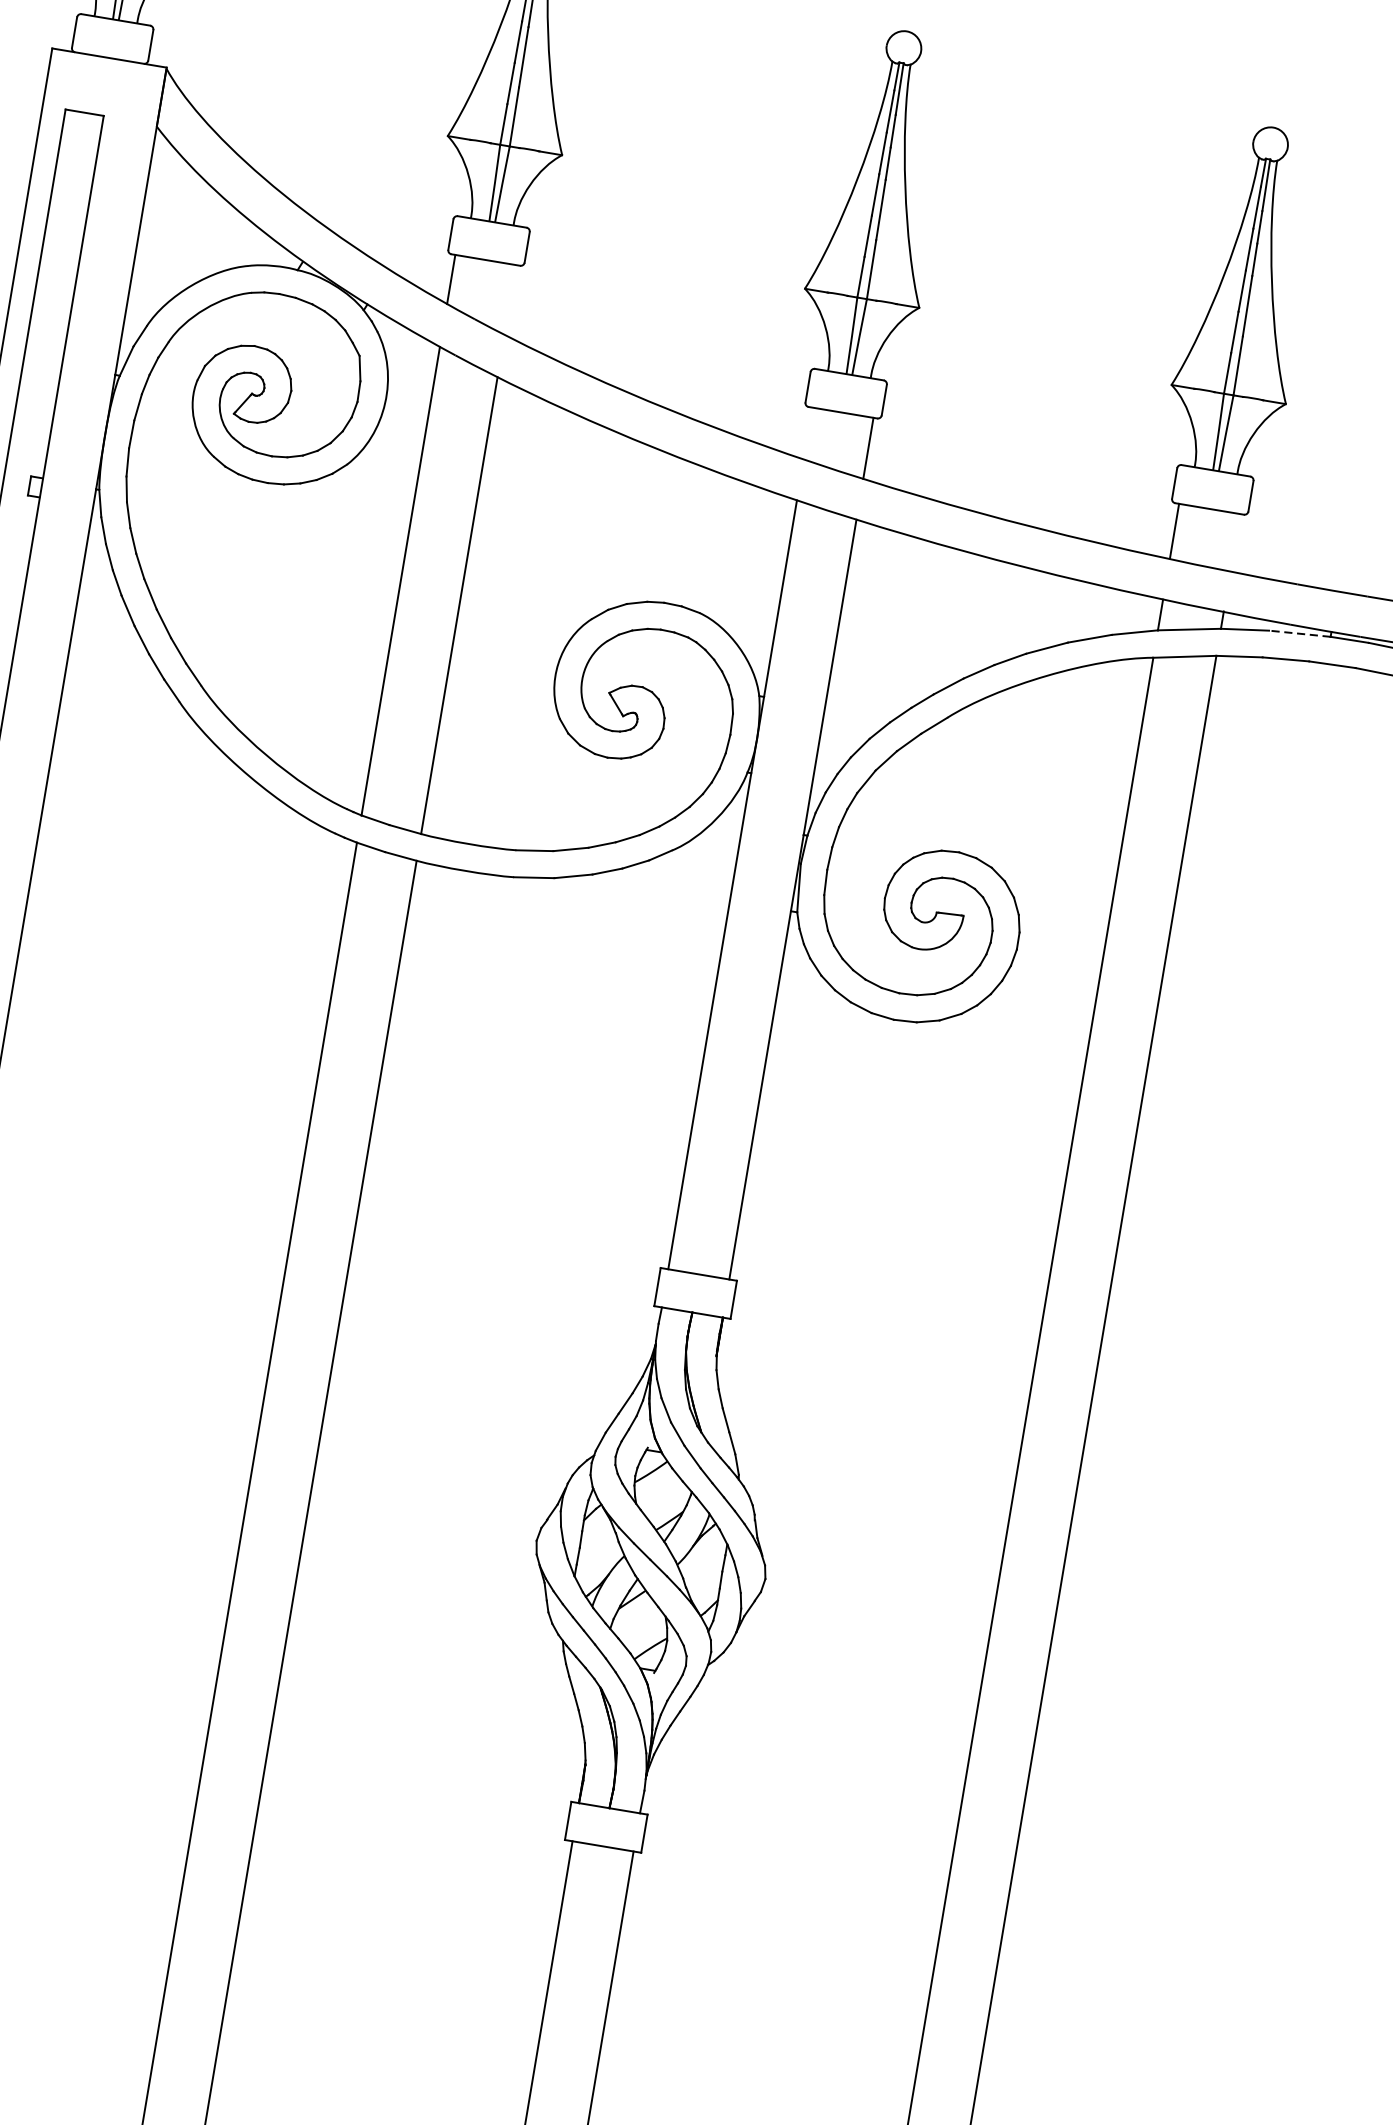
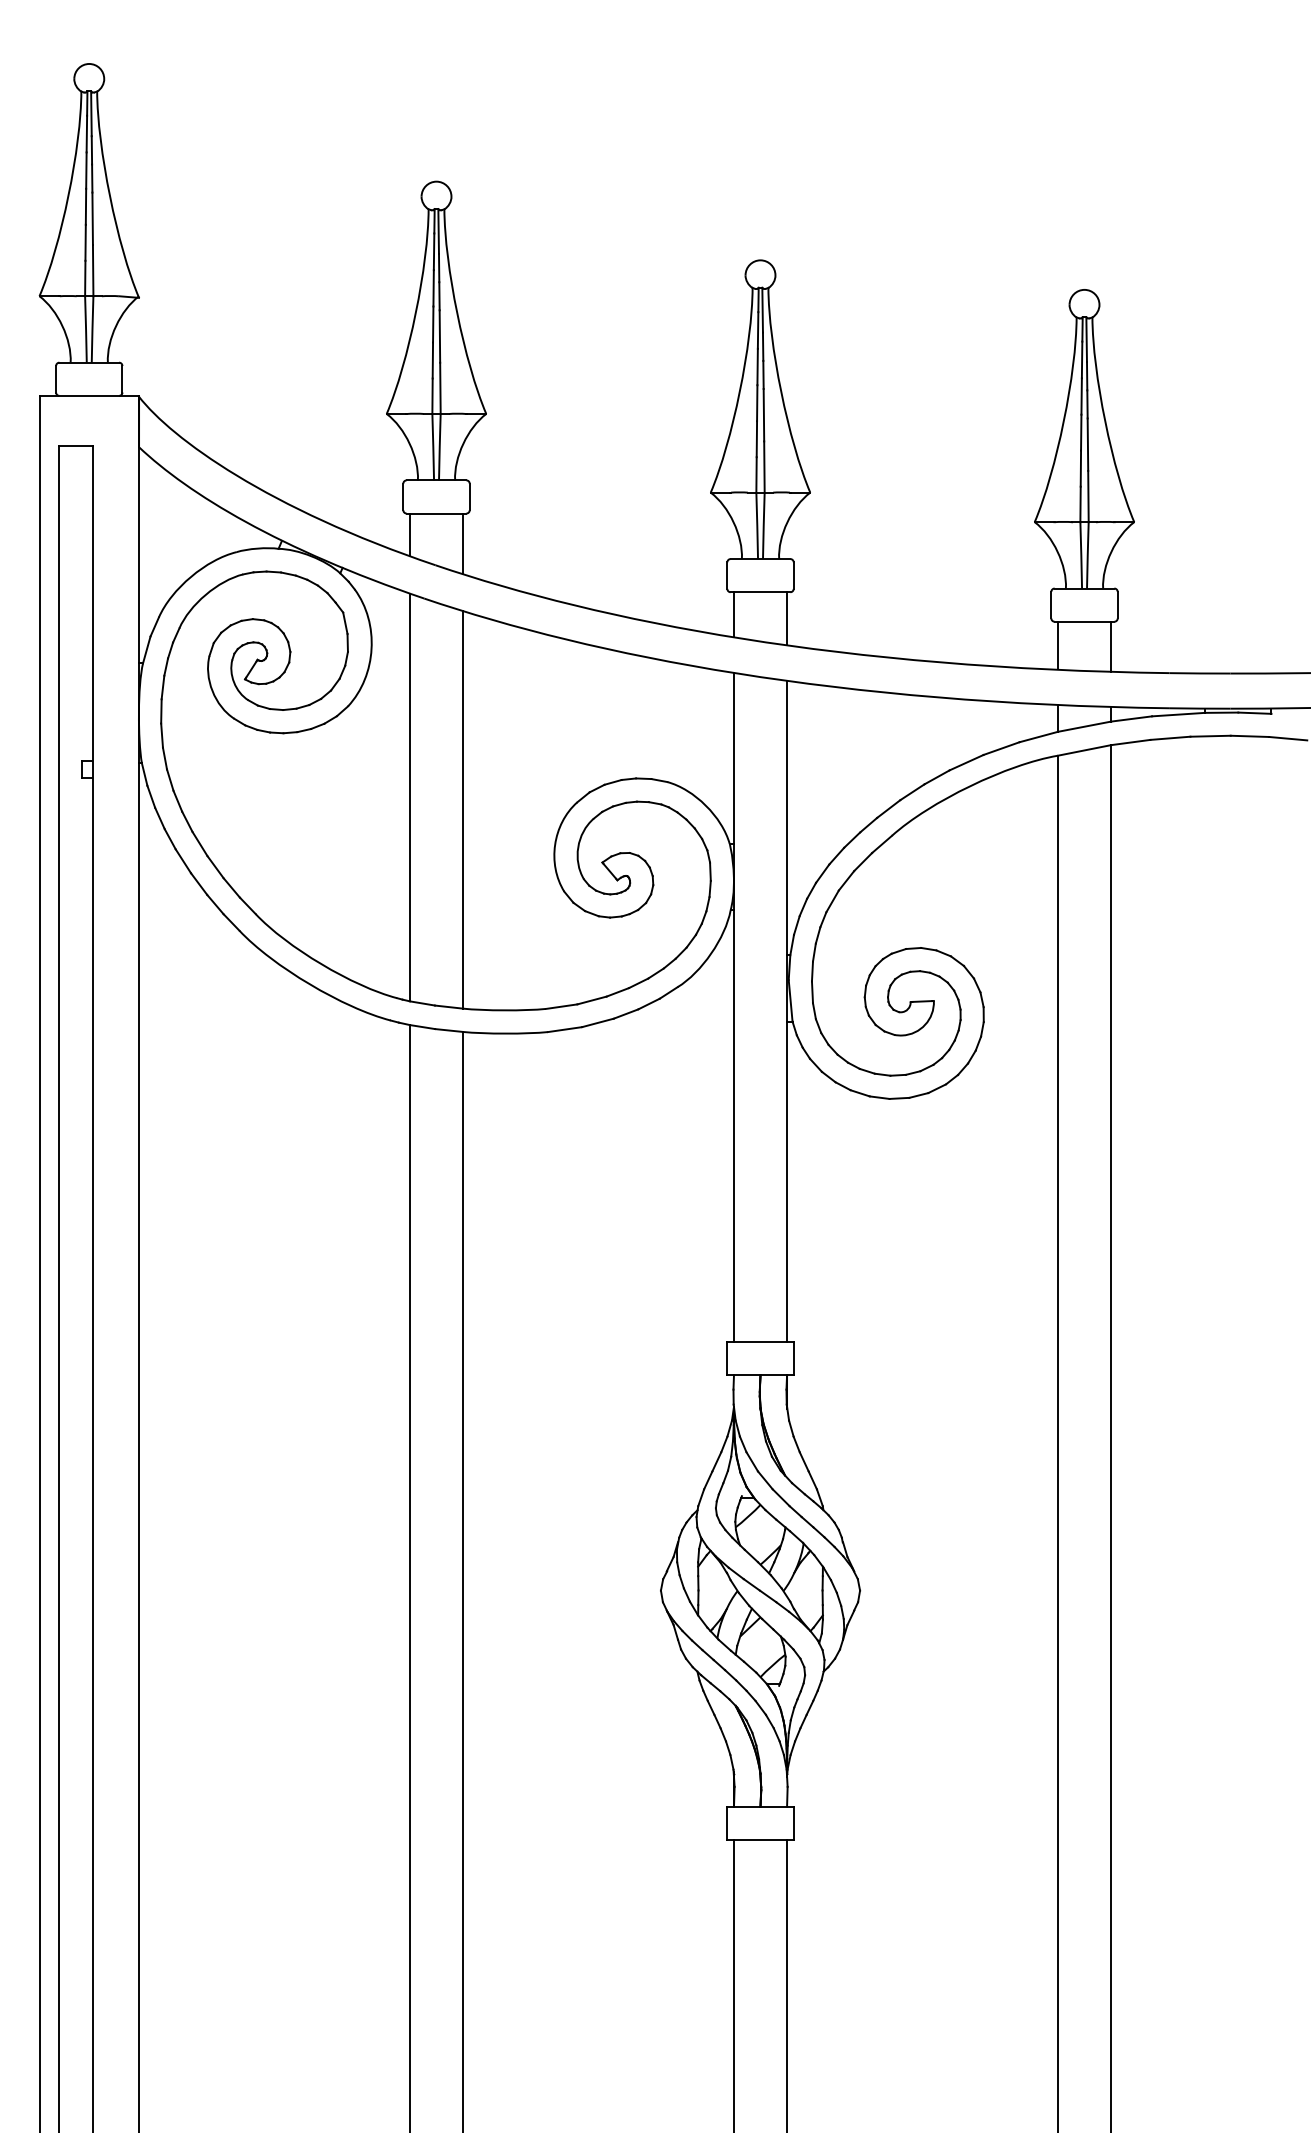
line: (511, 299) -> (463, 543), added
line: (807, 433) -> (733, 614), added
line: (1235, 542) -> (1111, 646), added
line: (1299, 633) -> (1178, 714), dashed -> solid

